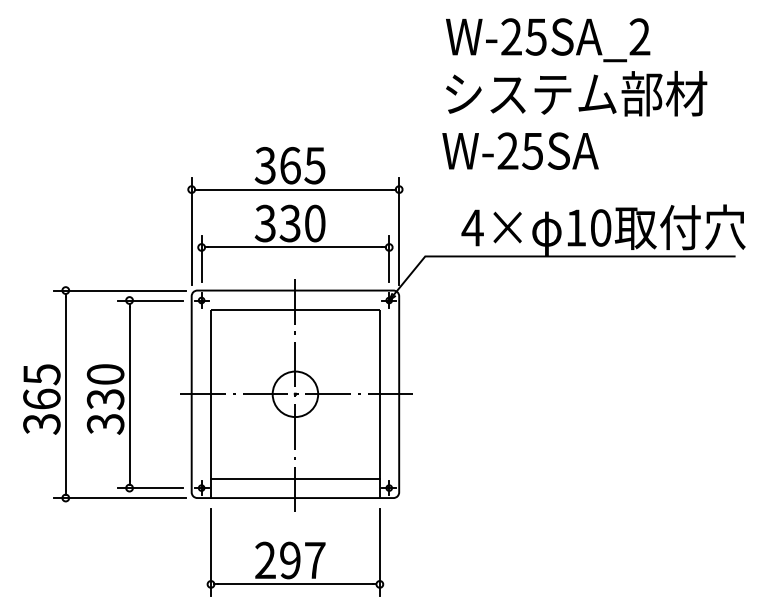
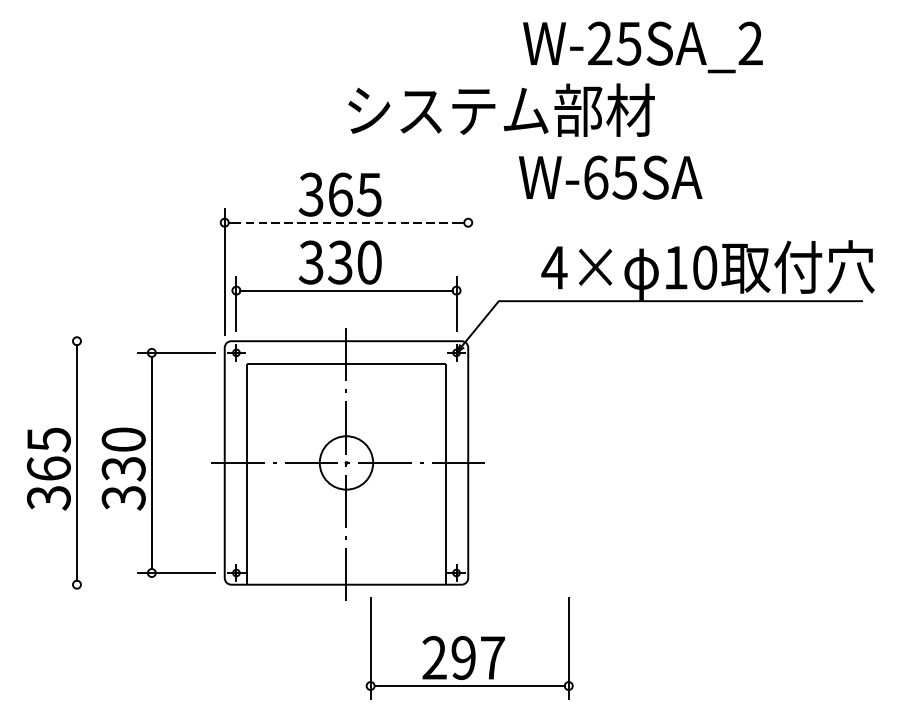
text: (576, 93) -> (501, 109), moved
text: (507, 150) -> (595, 176), W-25SA -> W-65SA
line: (295, 189) -> (346, 222), solid -> dashed
line: (399, 231) -> (468, 271), removed
line: (120, 290) -> (141, 341), removed
line: (295, 479) -> (346, 562), removed
line: (120, 498) -> (141, 585), removed
part: (295, 552) -> (469, 648), moved

